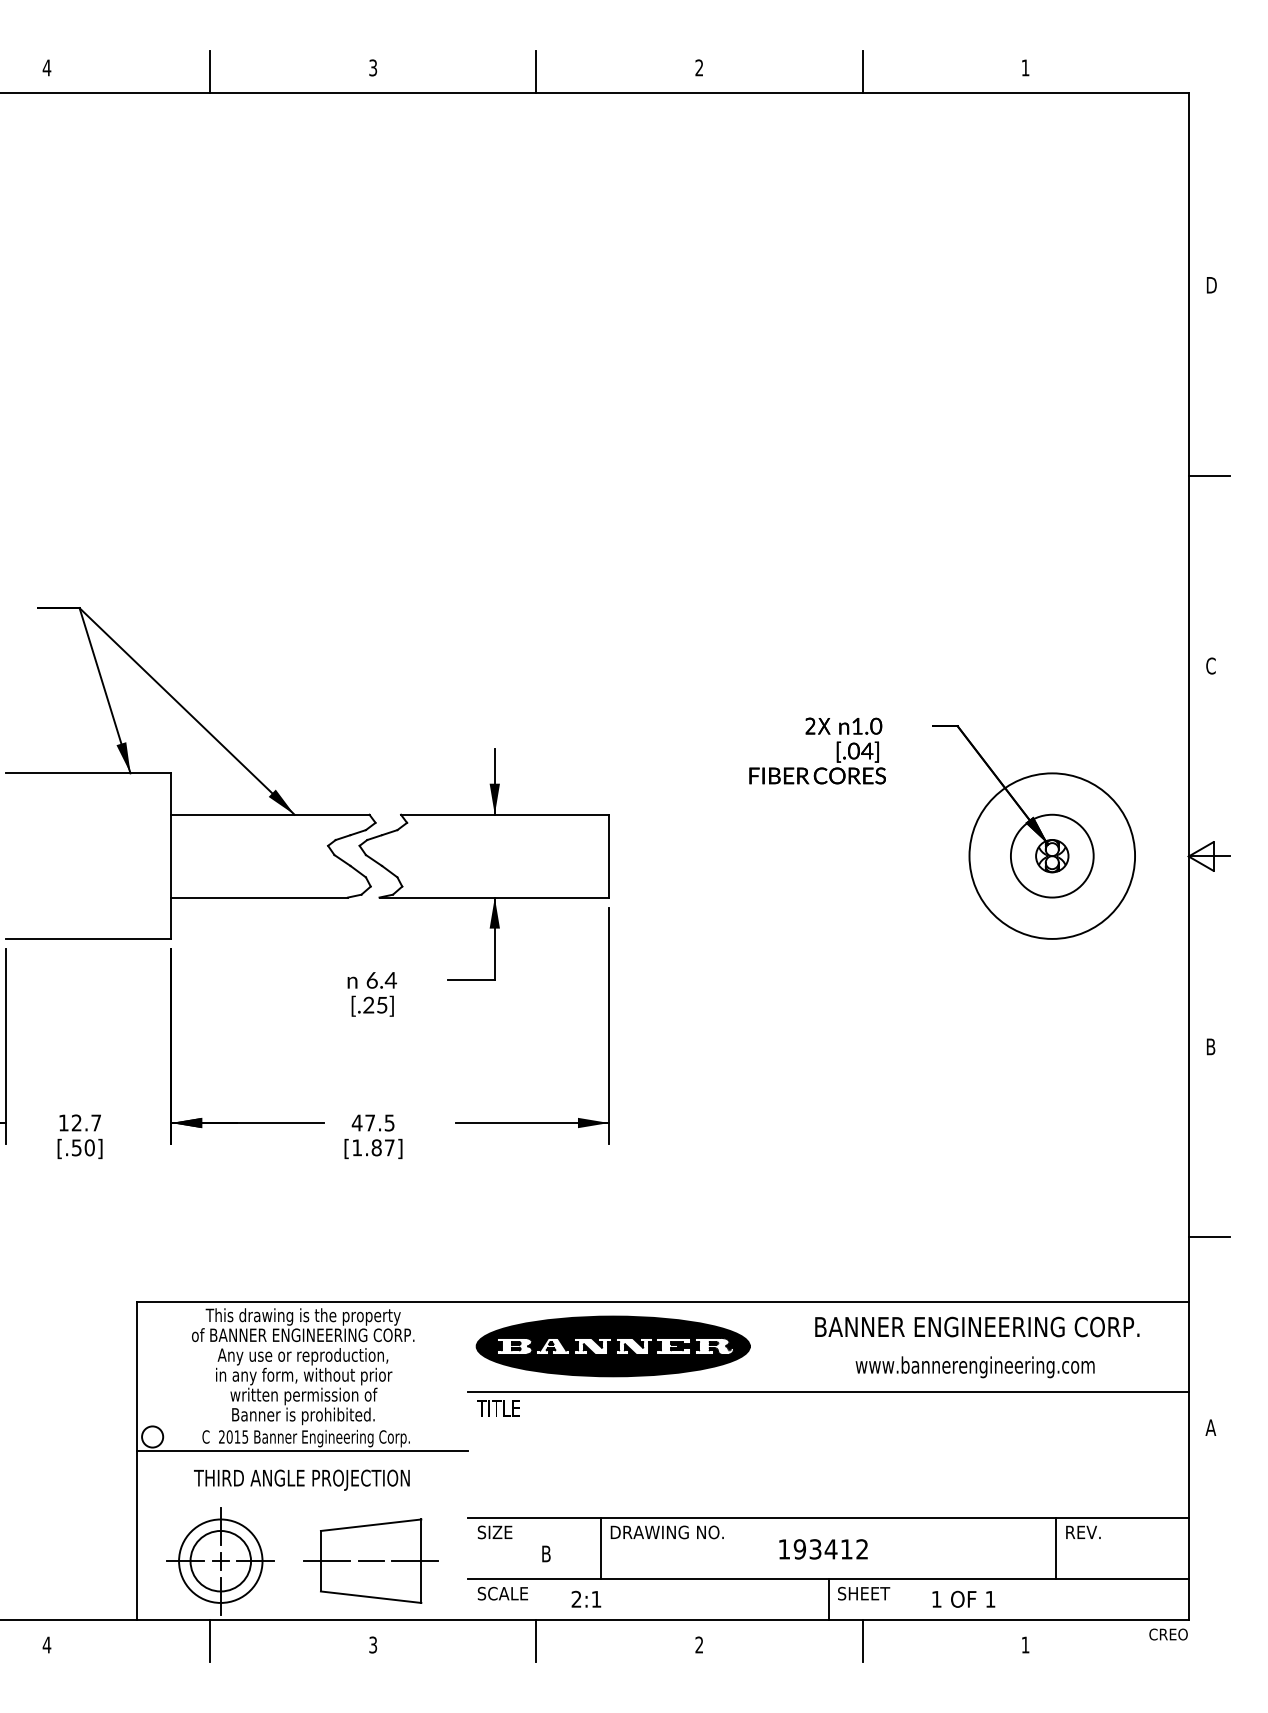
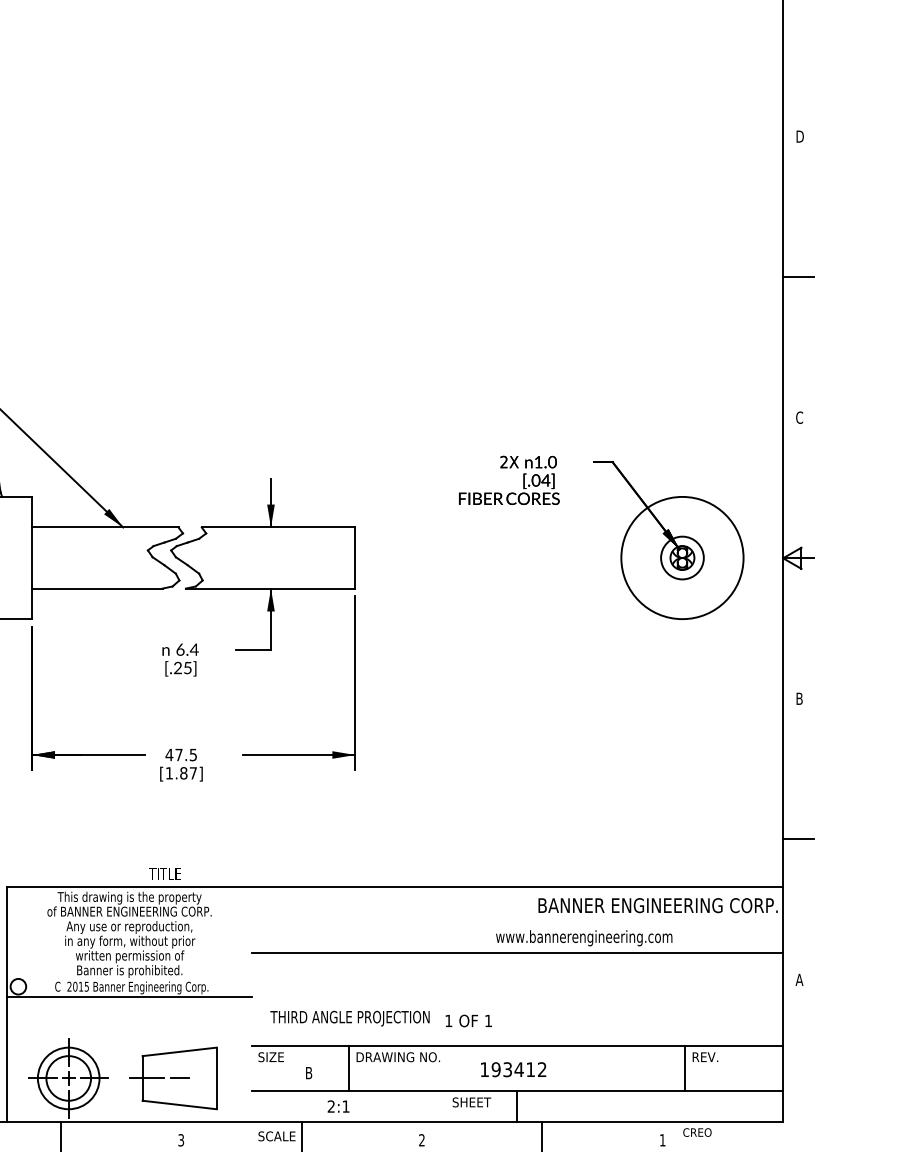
circle: (1051, 855) -> (681, 557), size x0.7
text: (977, 1326) -> (658, 905), moved
part: (612, 1346) -> (357, 919), removed
text: (974, 1367) -> (583, 938), moved
text: (498, 1408) -> (165, 874), moved
text: (301, 1479) -> (349, 1018), moved
line: (414, 1561) -> (211, 1078), removed
text: (502, 1593) -> (276, 1136), moved
text: (864, 1593) -> (472, 1102), moved
text: (963, 1598) -> (468, 1020), moved
text: (1168, 1634) -> (697, 1132), moved

